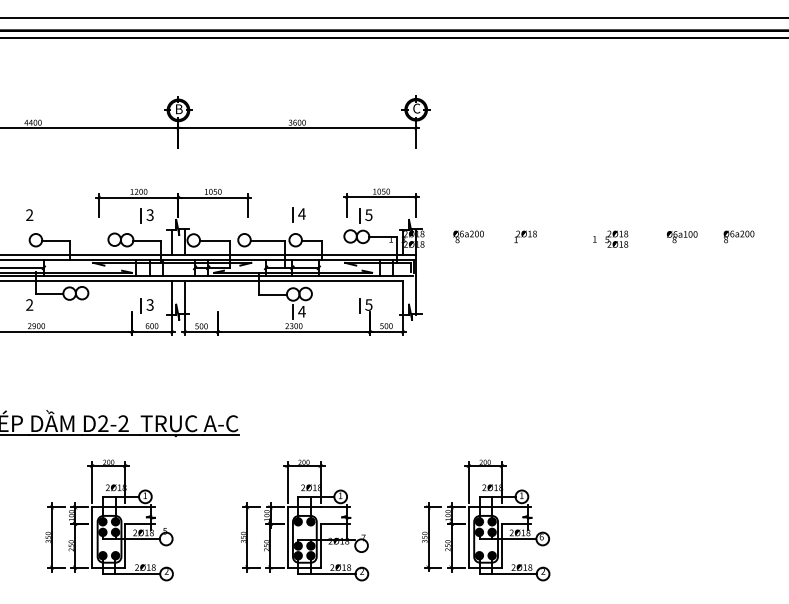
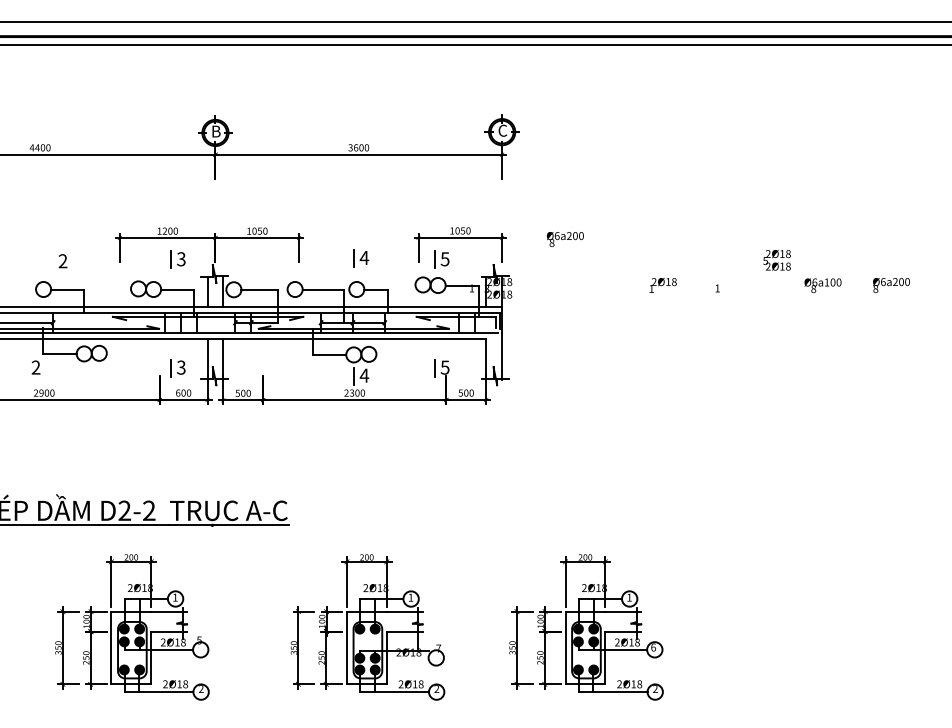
text: (29, 215) -> (62, 261), moved
text: (468, 236) -> (565, 239), moved
text: (525, 236) -> (662, 285), moved
text: (616, 239) -> (776, 260), moved

